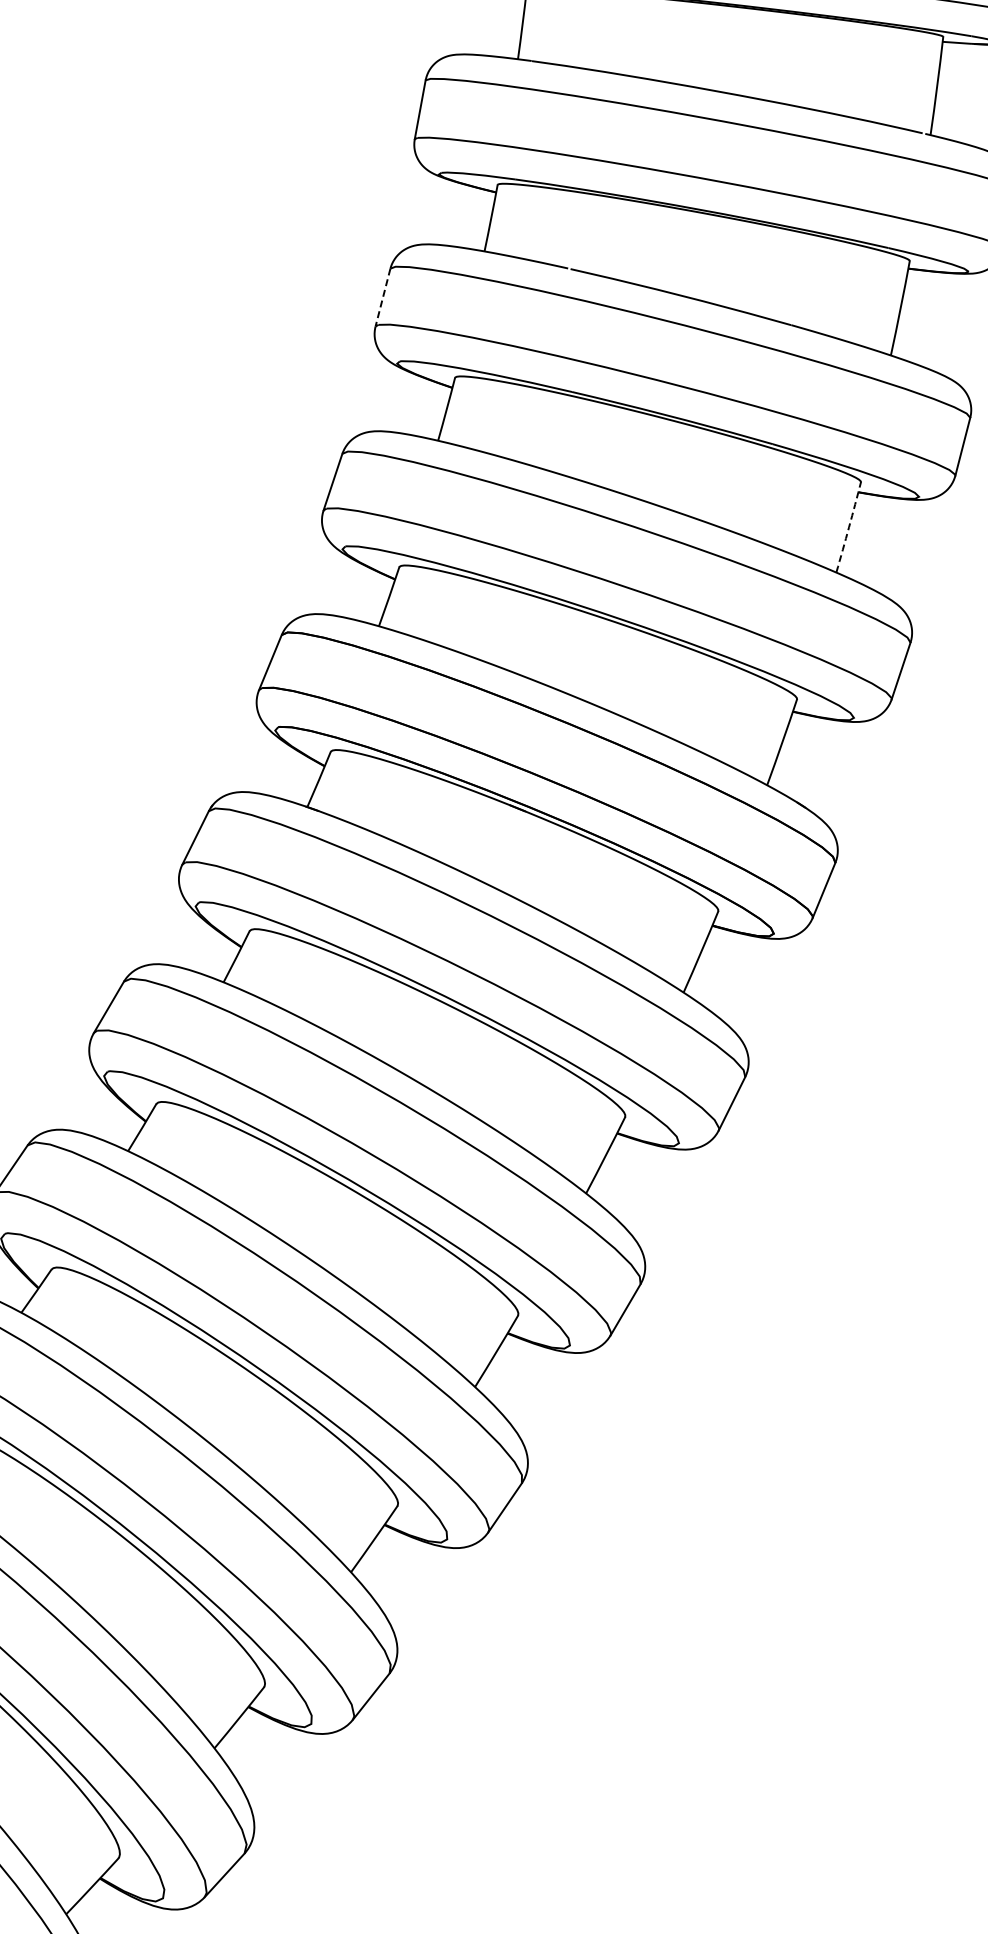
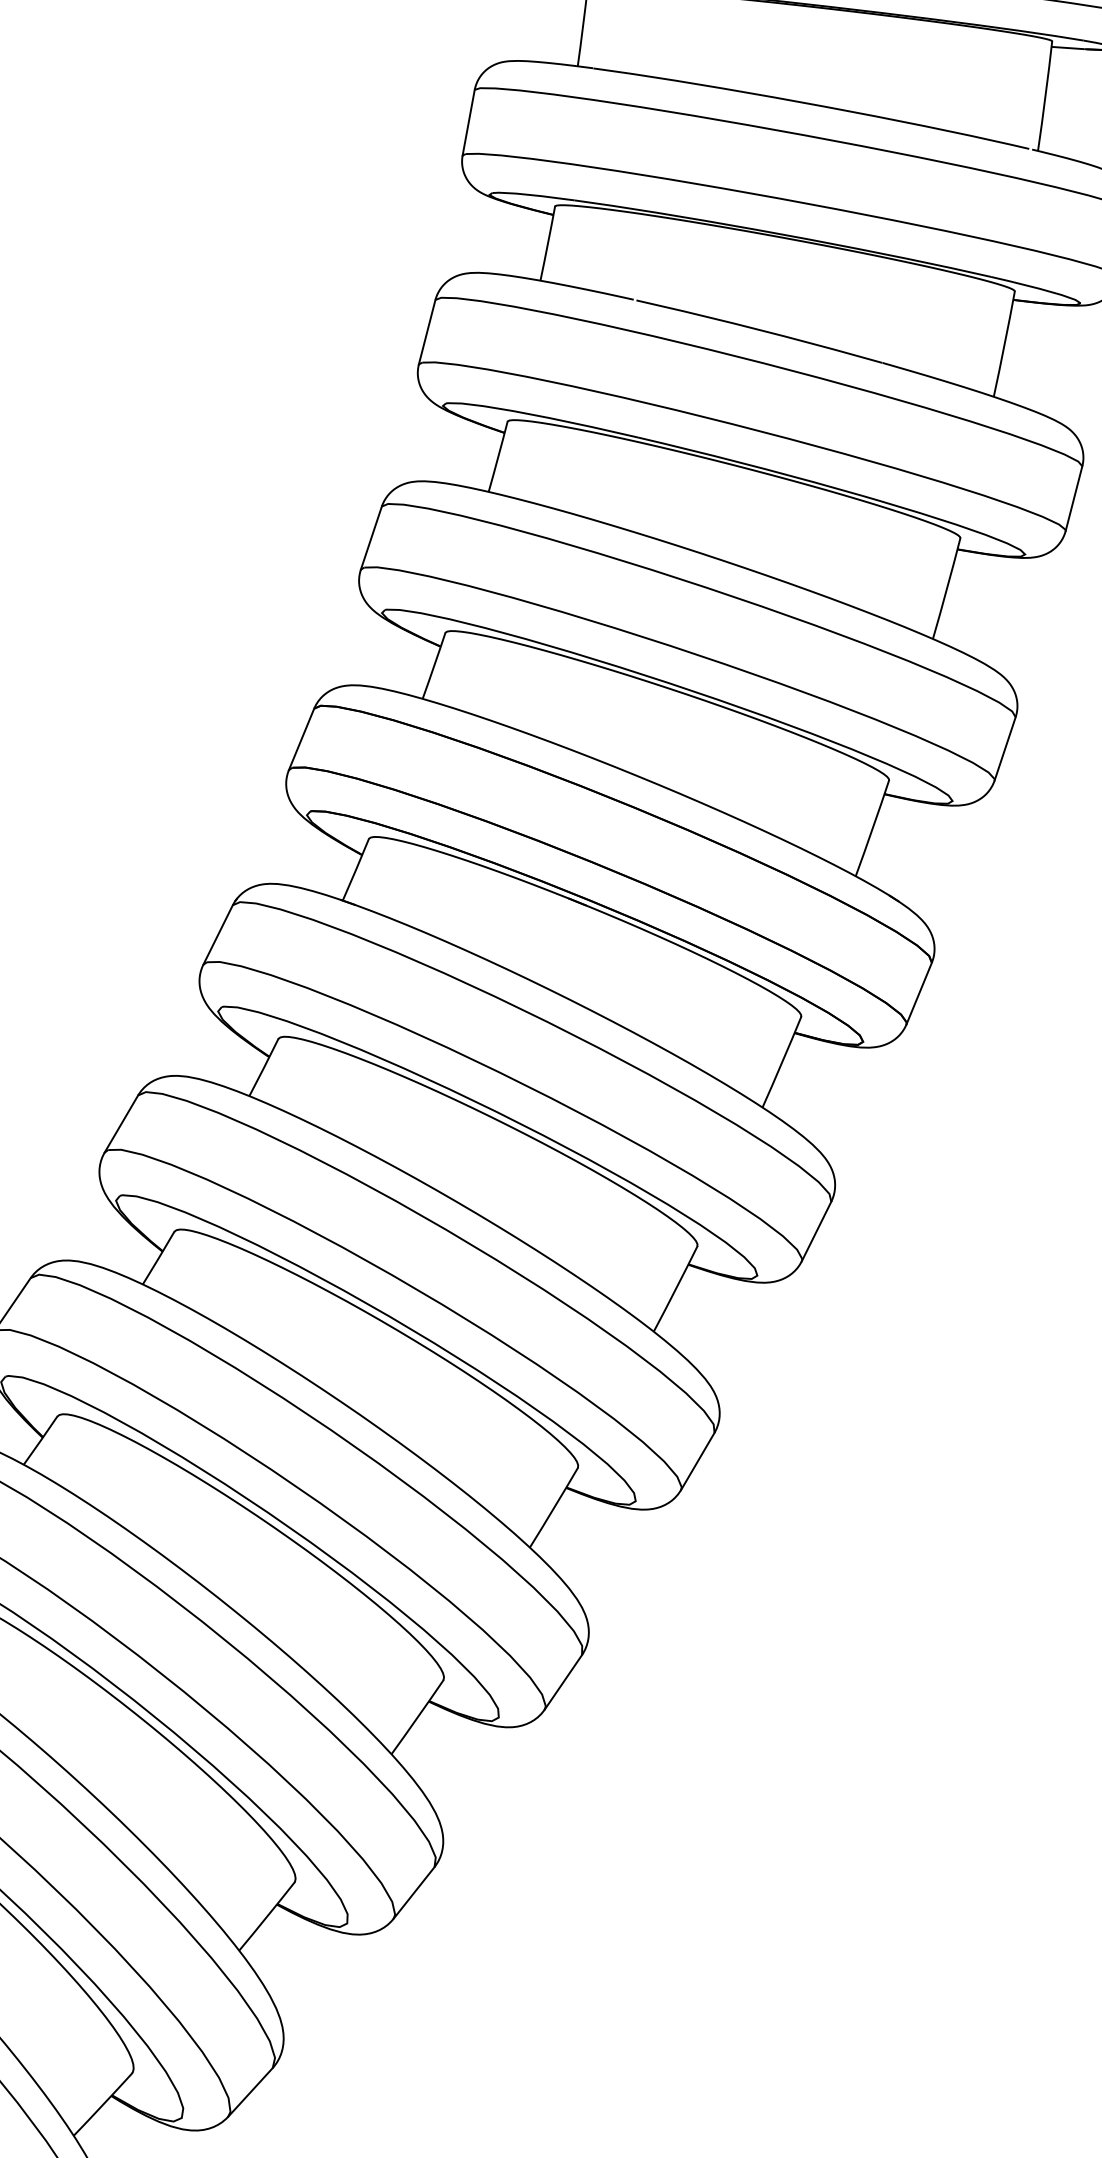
line: (383, 297) -> (427, 332), dashed -> solid
arc: (849, 527) -> (947, 588), dashed -> solid

